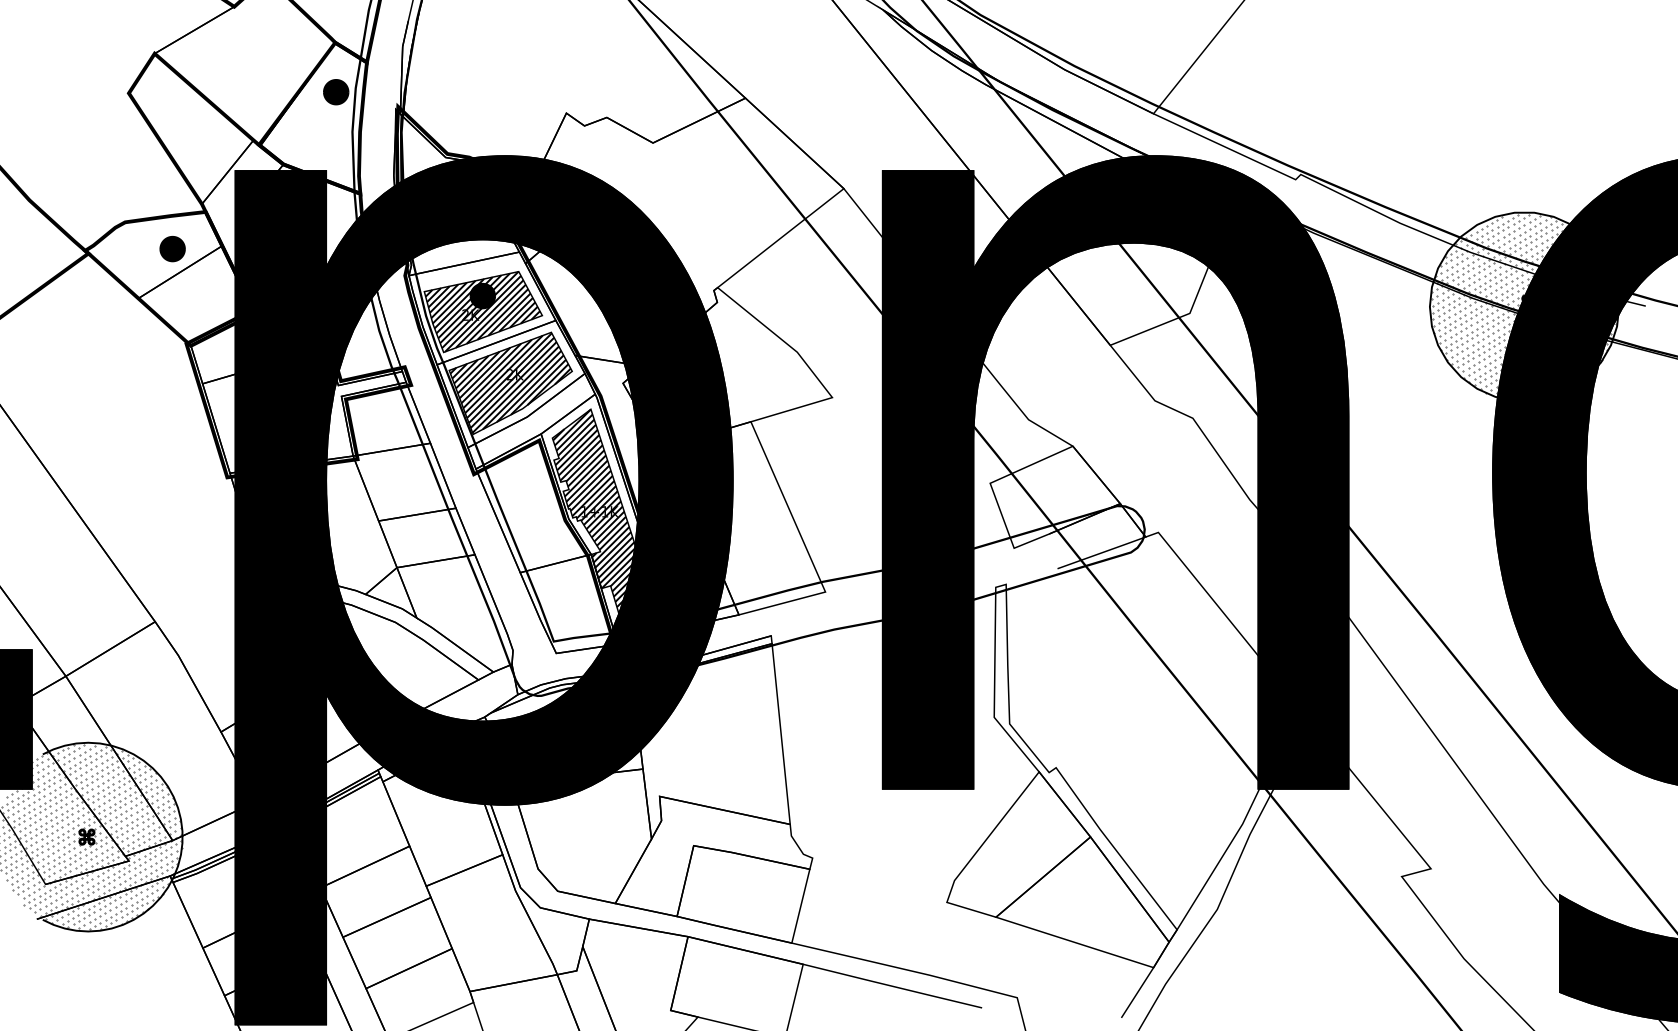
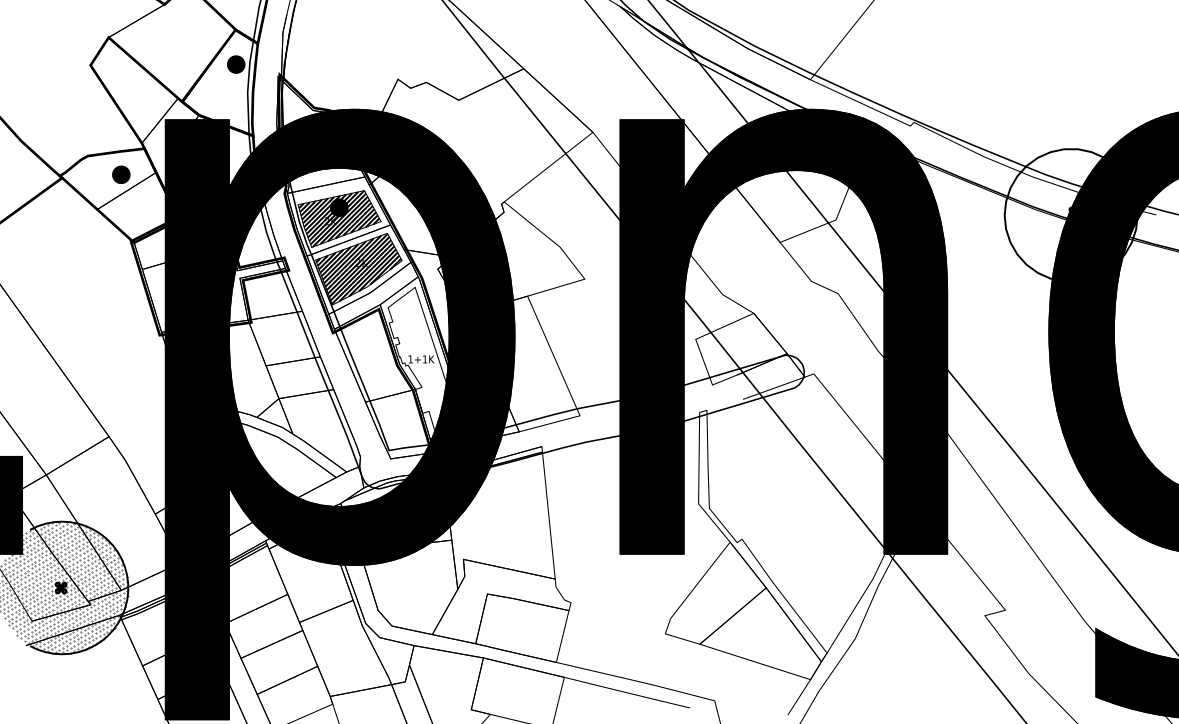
hatch: (1523, 306) -> (1070, 215), removed
hatch: (603, 513) -> (424, 360), removed

